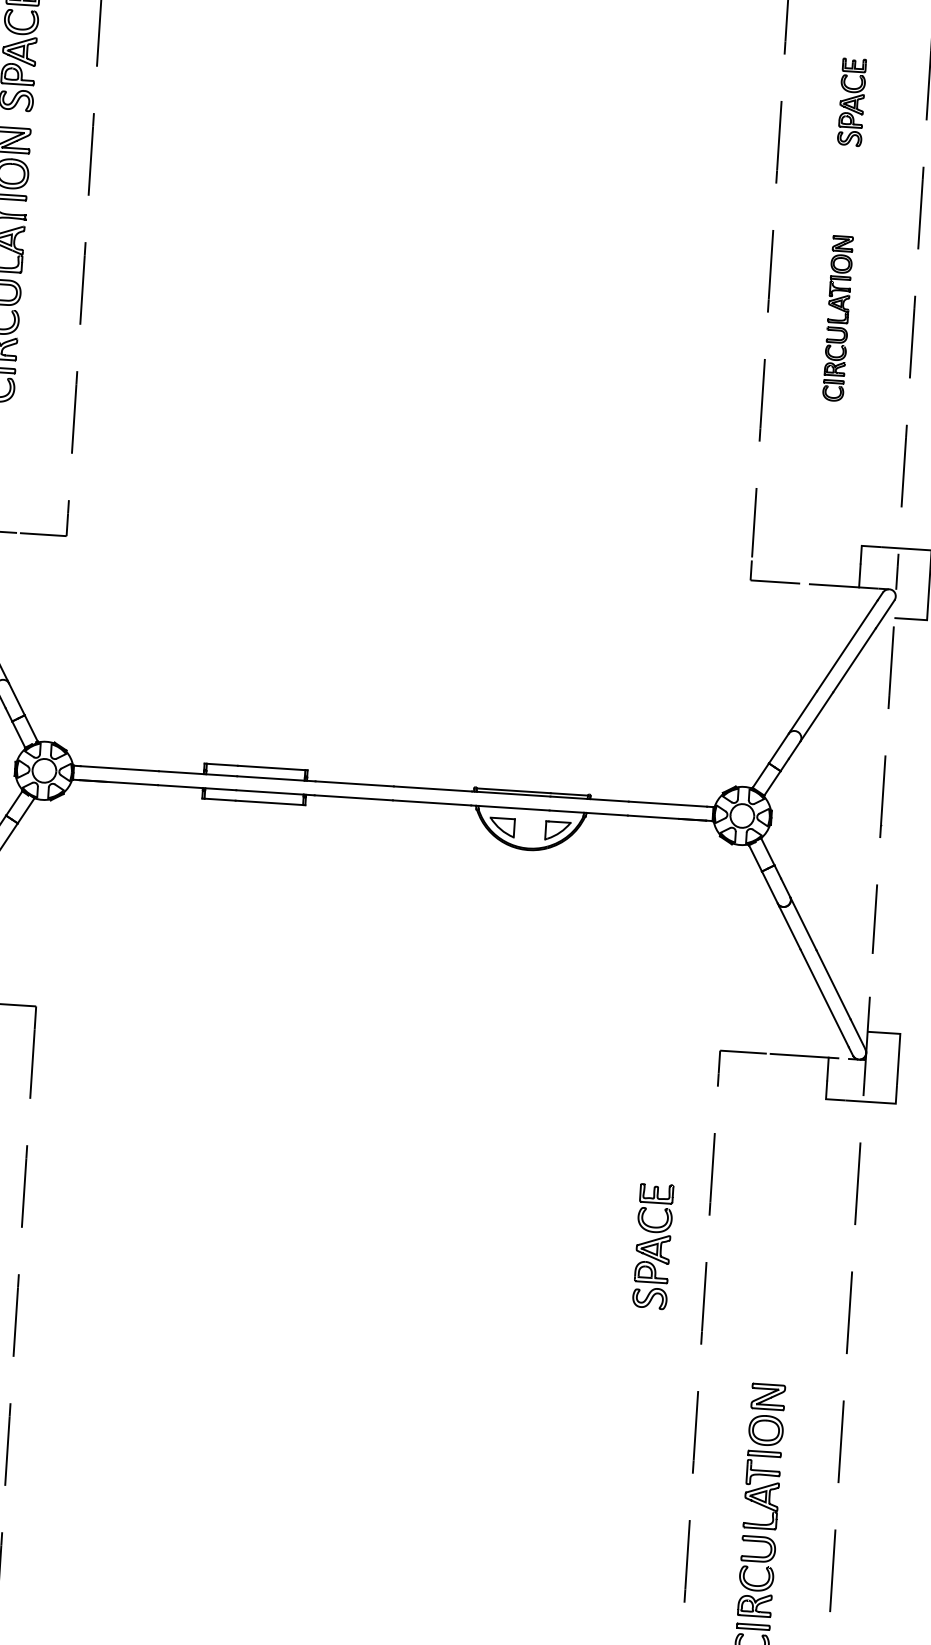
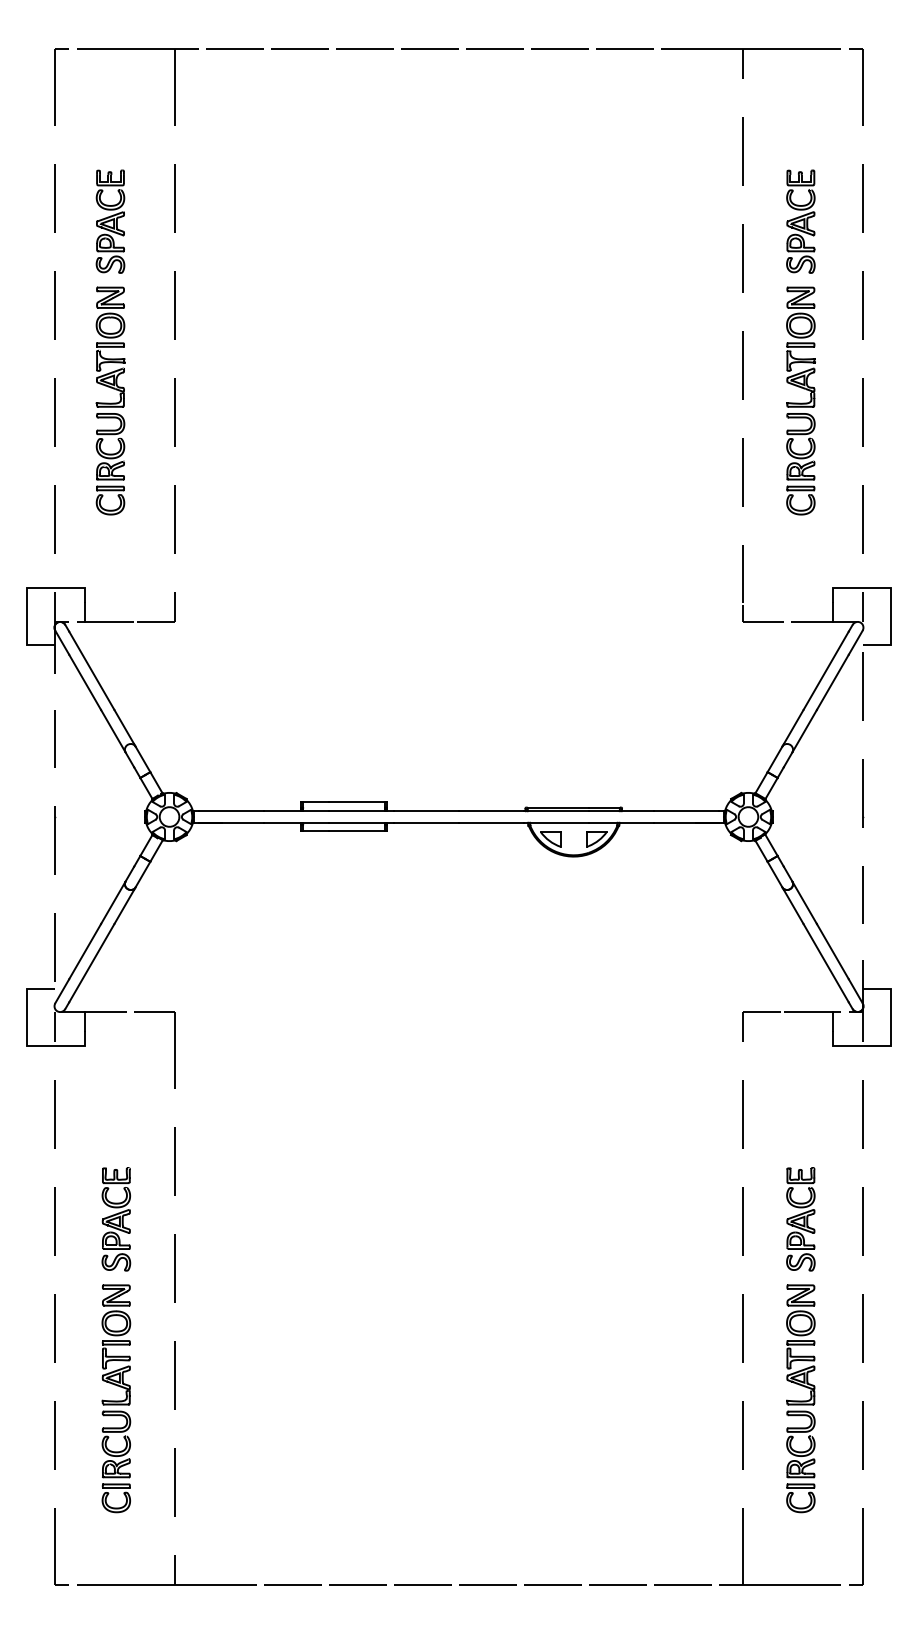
part: (851, 102) -> (800, 221), size x1.43
part: (837, 317) -> (800, 400), size x1.67
part: (652, 1246) -> (800, 1219), moved

